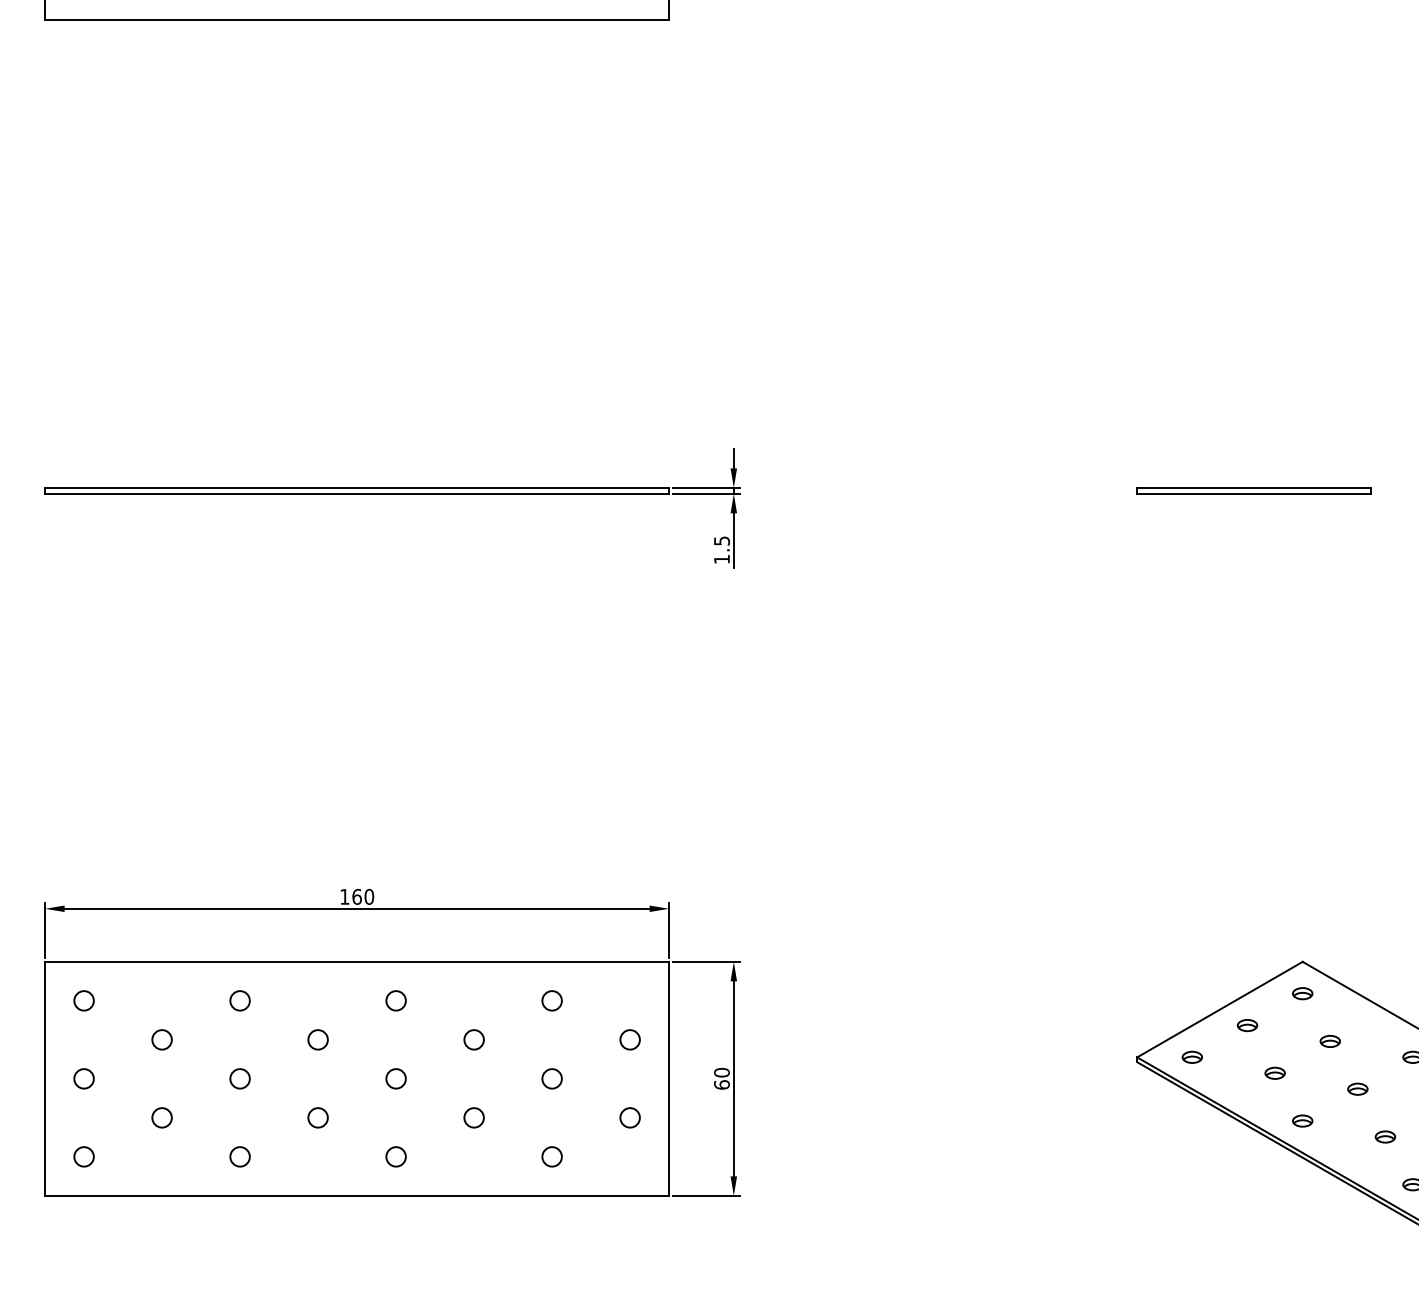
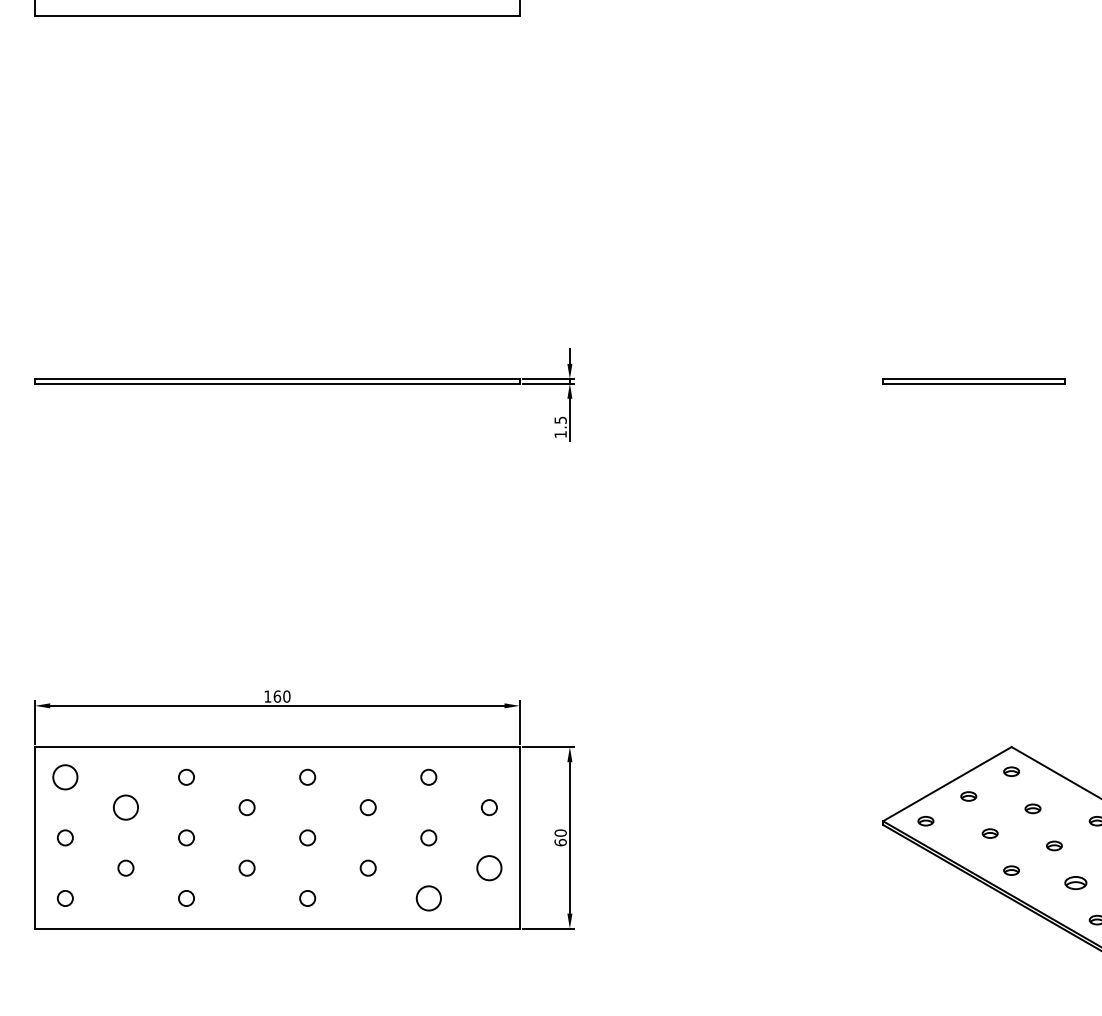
circle: (83, 1000) -> (64, 777), size x1.6
circle: (161, 1039) -> (125, 807), size x1.6
circle: (629, 1117) -> (488, 867), size x1.6
part: (1385, 1136) -> (1075, 882), size x1.4
circle: (551, 1156) -> (428, 898), size x1.6

